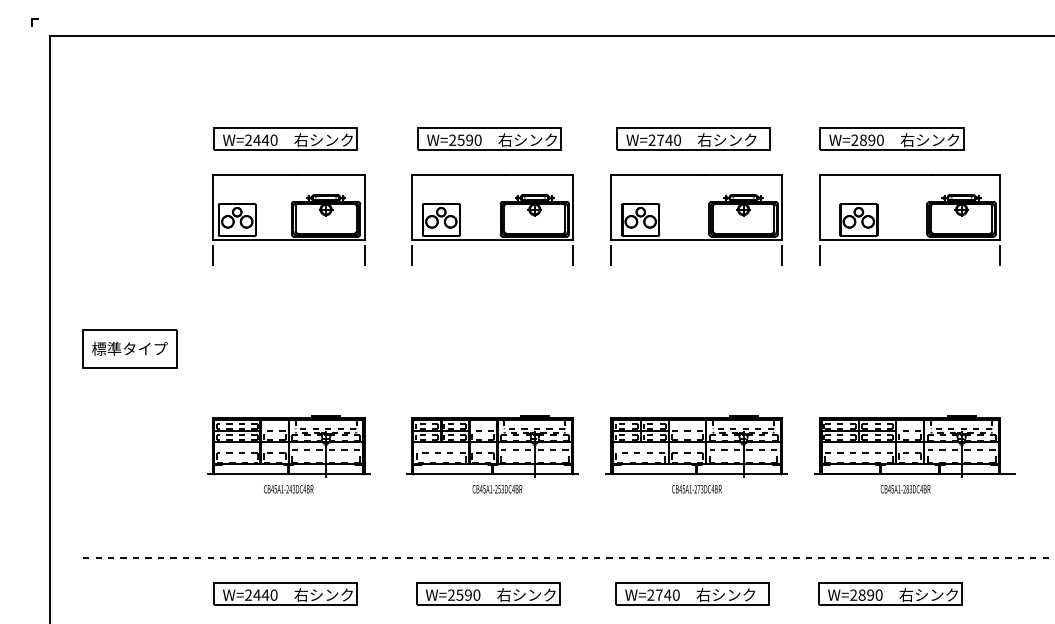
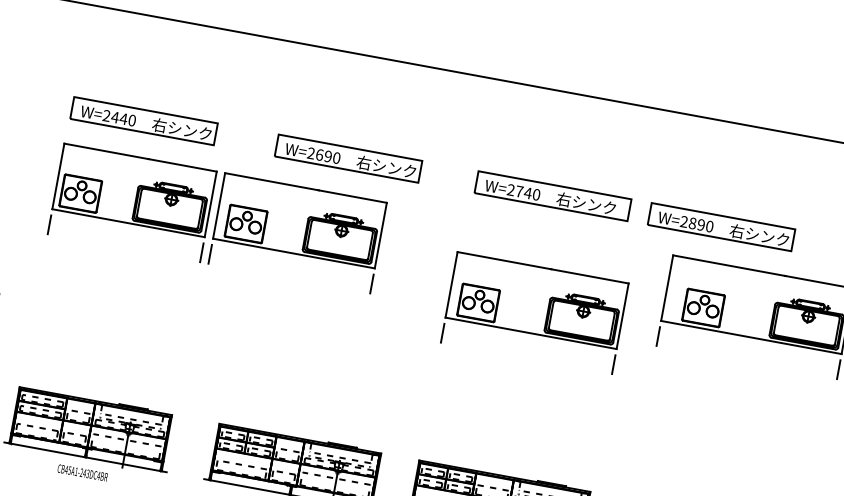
part: (891, 138) -> (721, 226), moved
text: (460, 139) -> (319, 154), W=2590 -> W=2690
part: (492, 219) -> (297, 232), moved
part: (696, 219) -> (534, 312), moved

